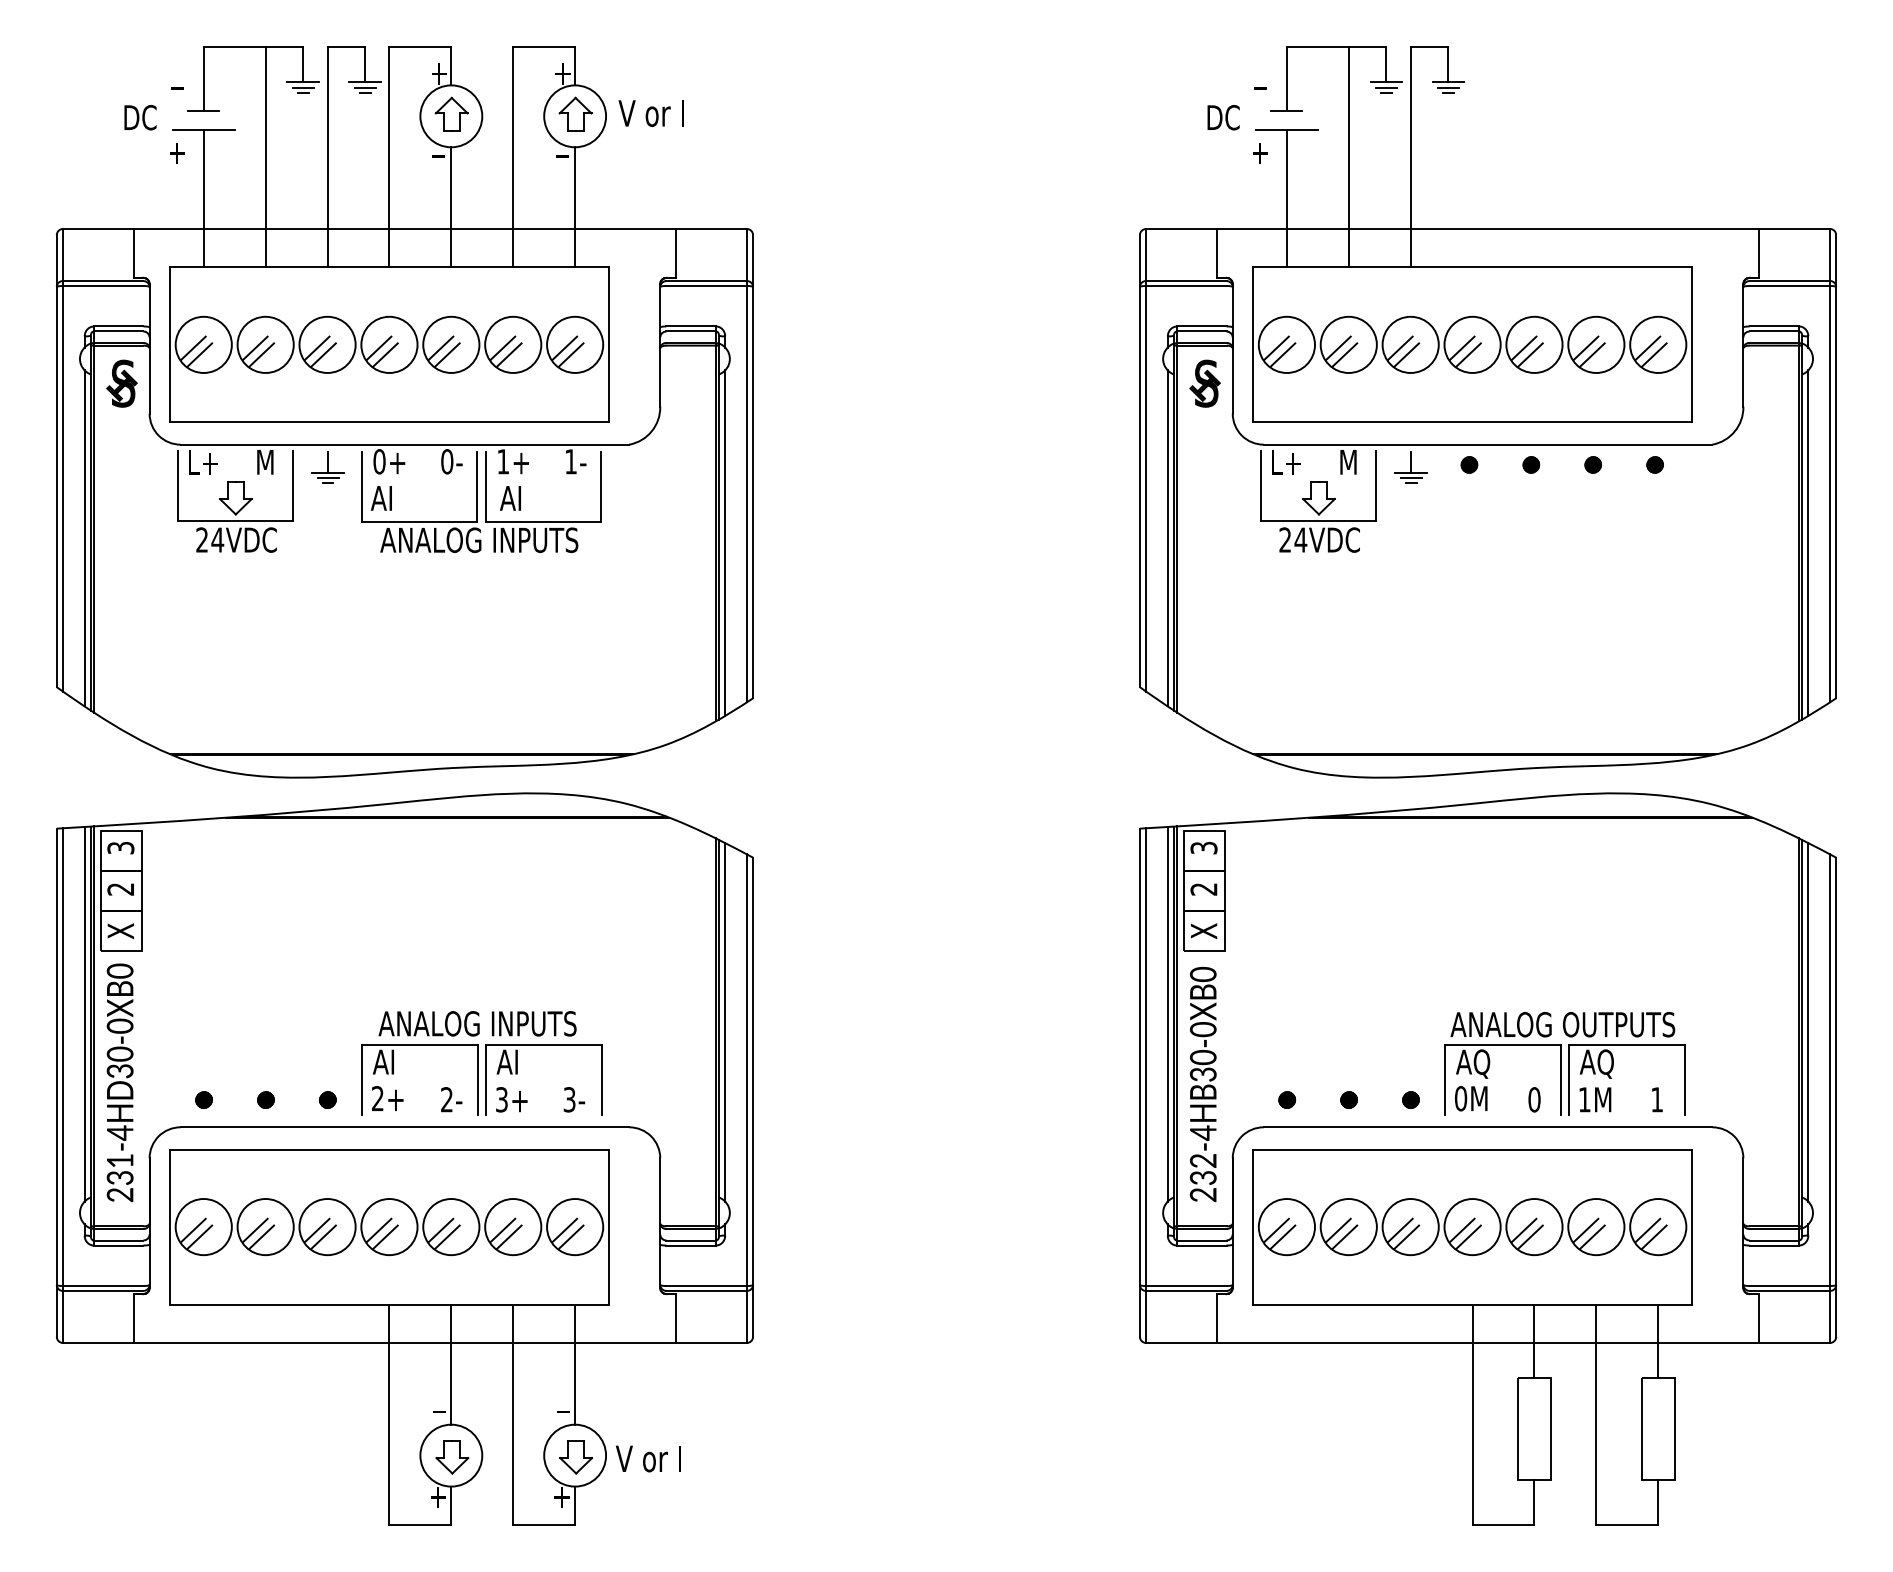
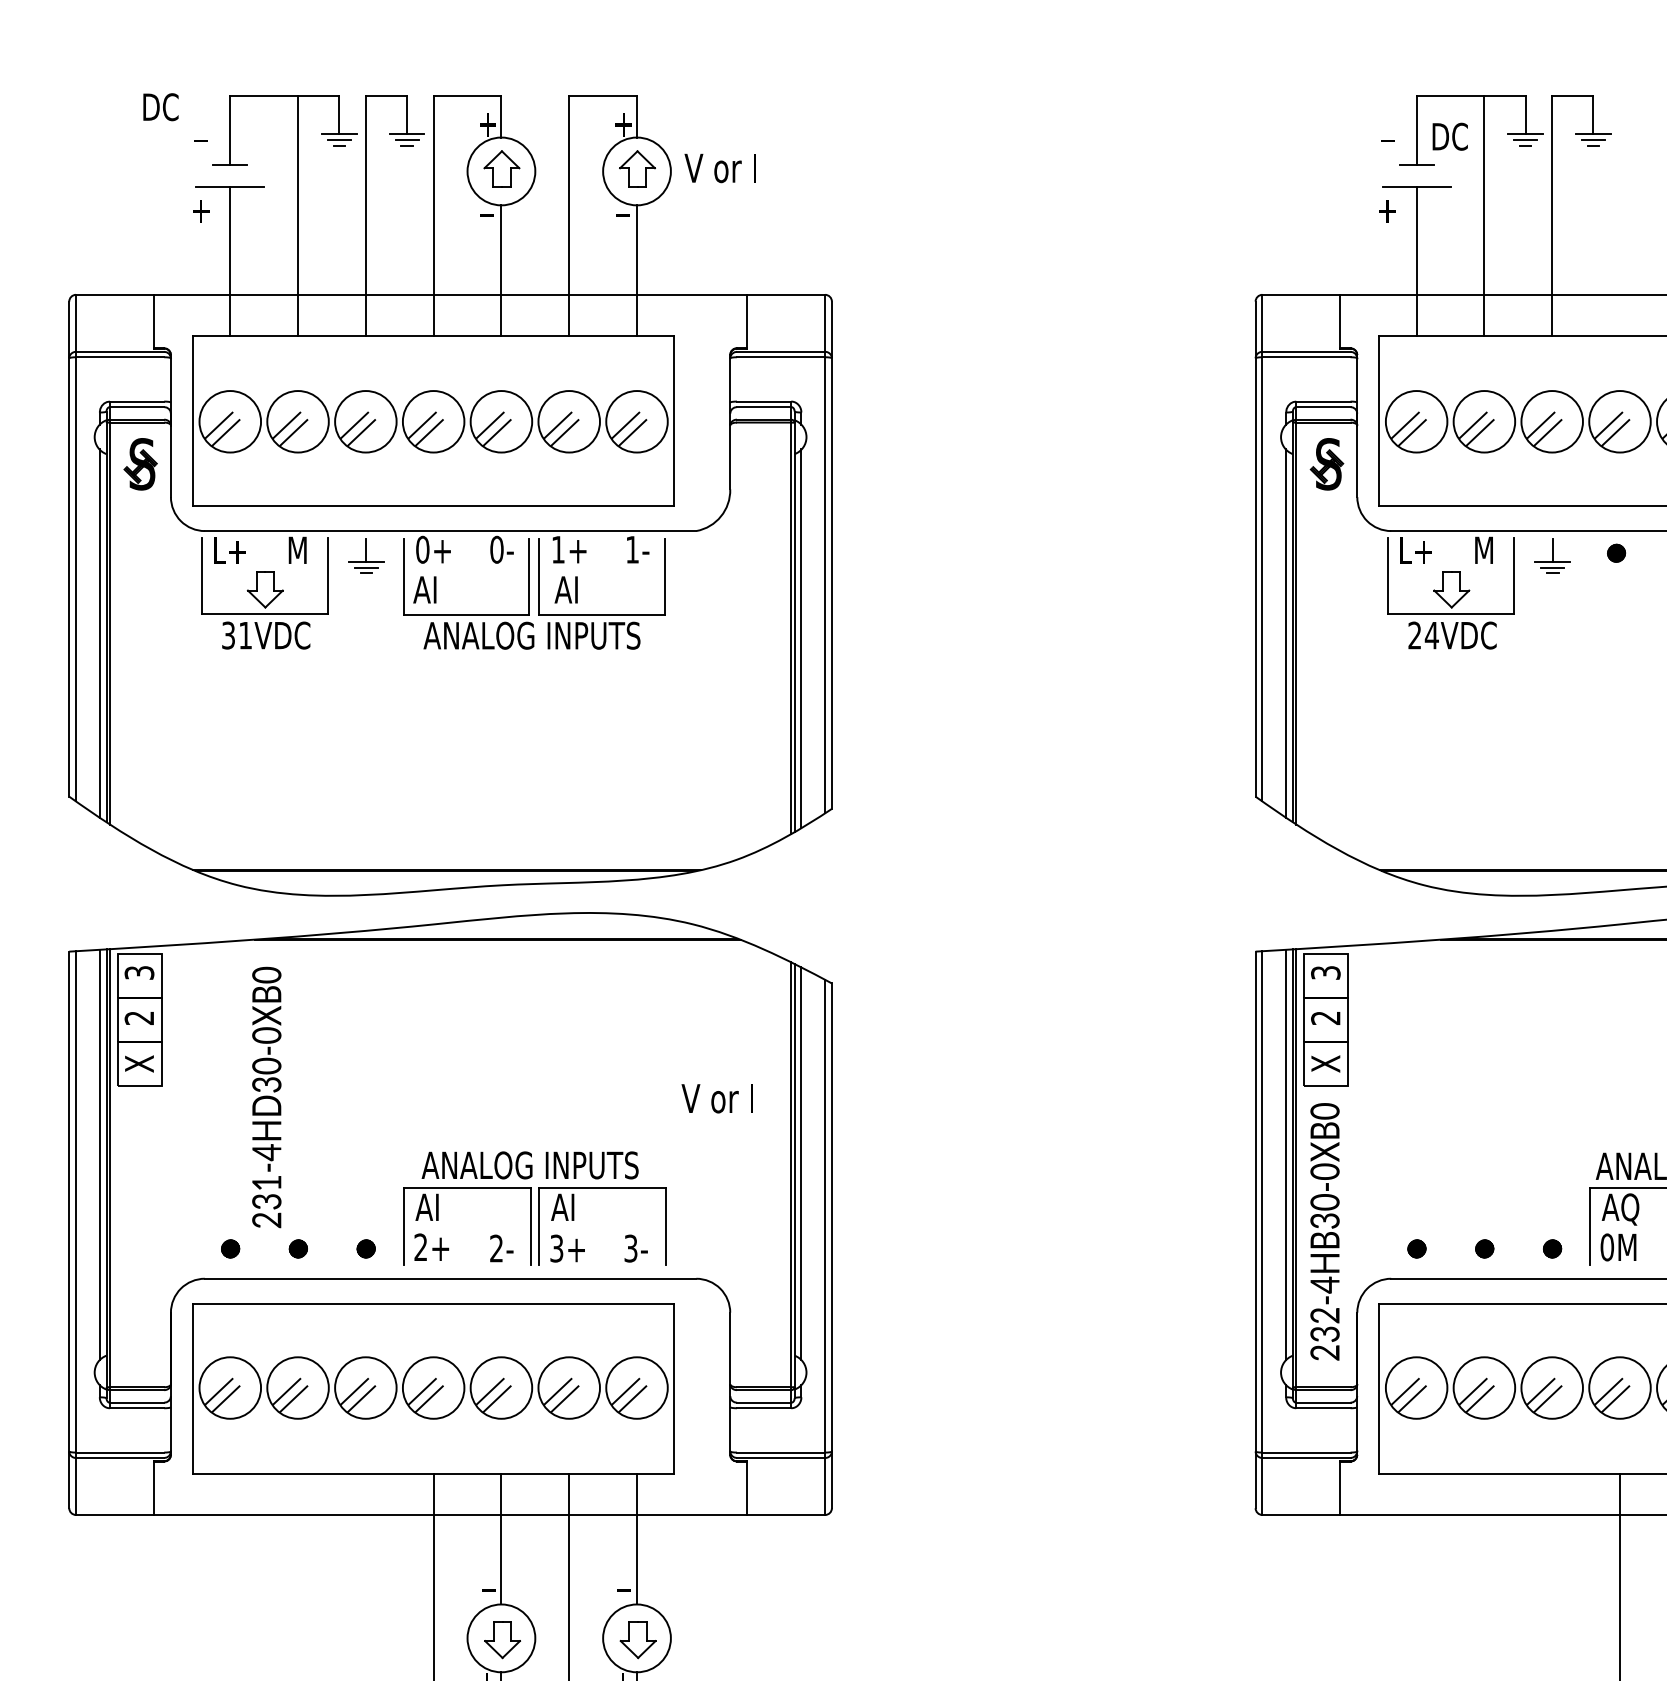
text: (140, 117) -> (160, 106), moved
text: (1223, 117) -> (1450, 136), moved
text: (210, 539) -> (237, 634), 24VDC -> 31VDC
text: (119, 1082) -> (266, 1097), moved
text: (648, 1458) -> (717, 1098), moved

